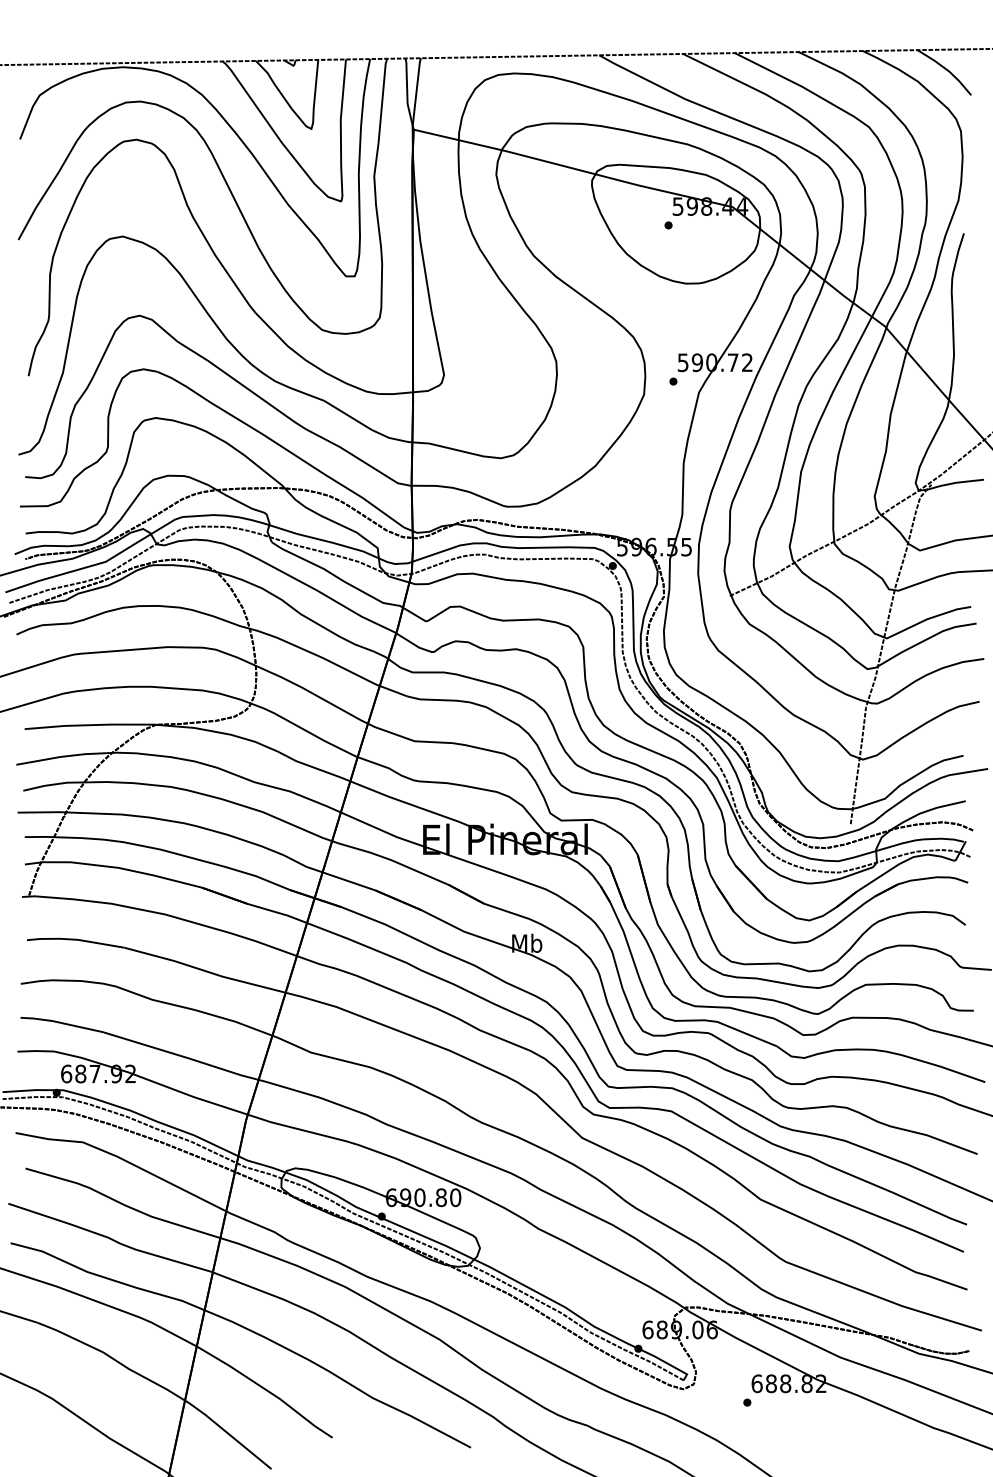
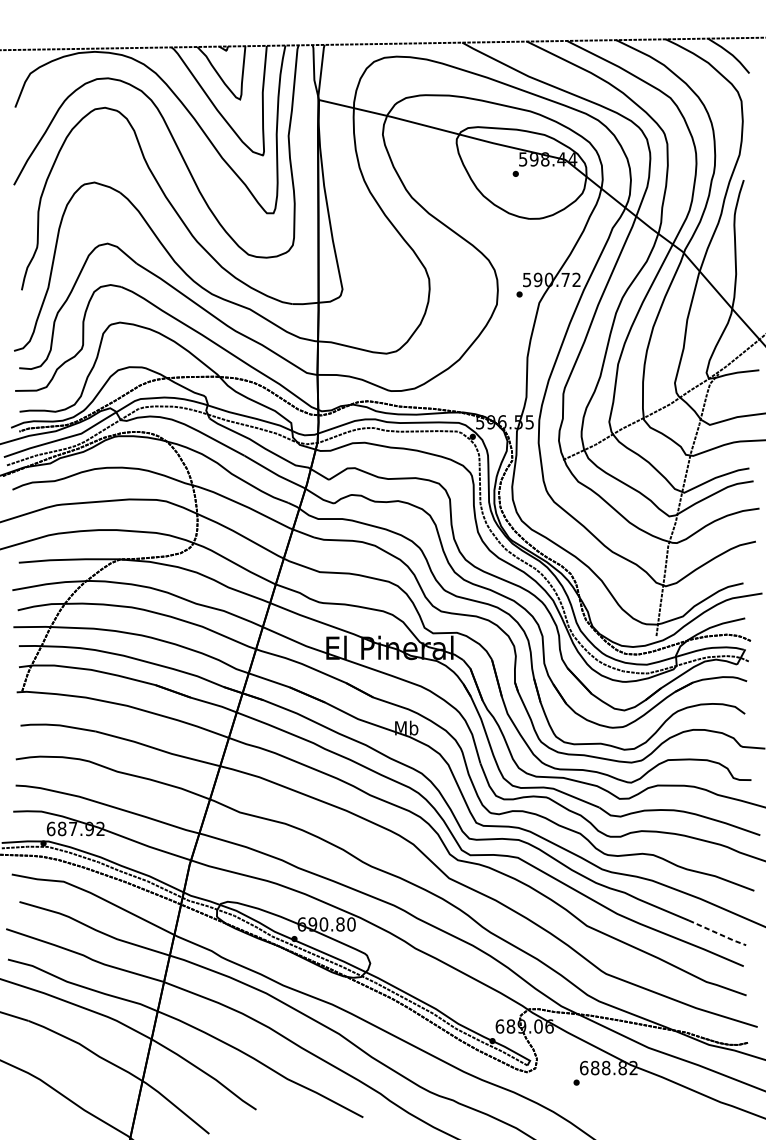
line: (931, 1209) -> (718, 933), solid -> dashed

